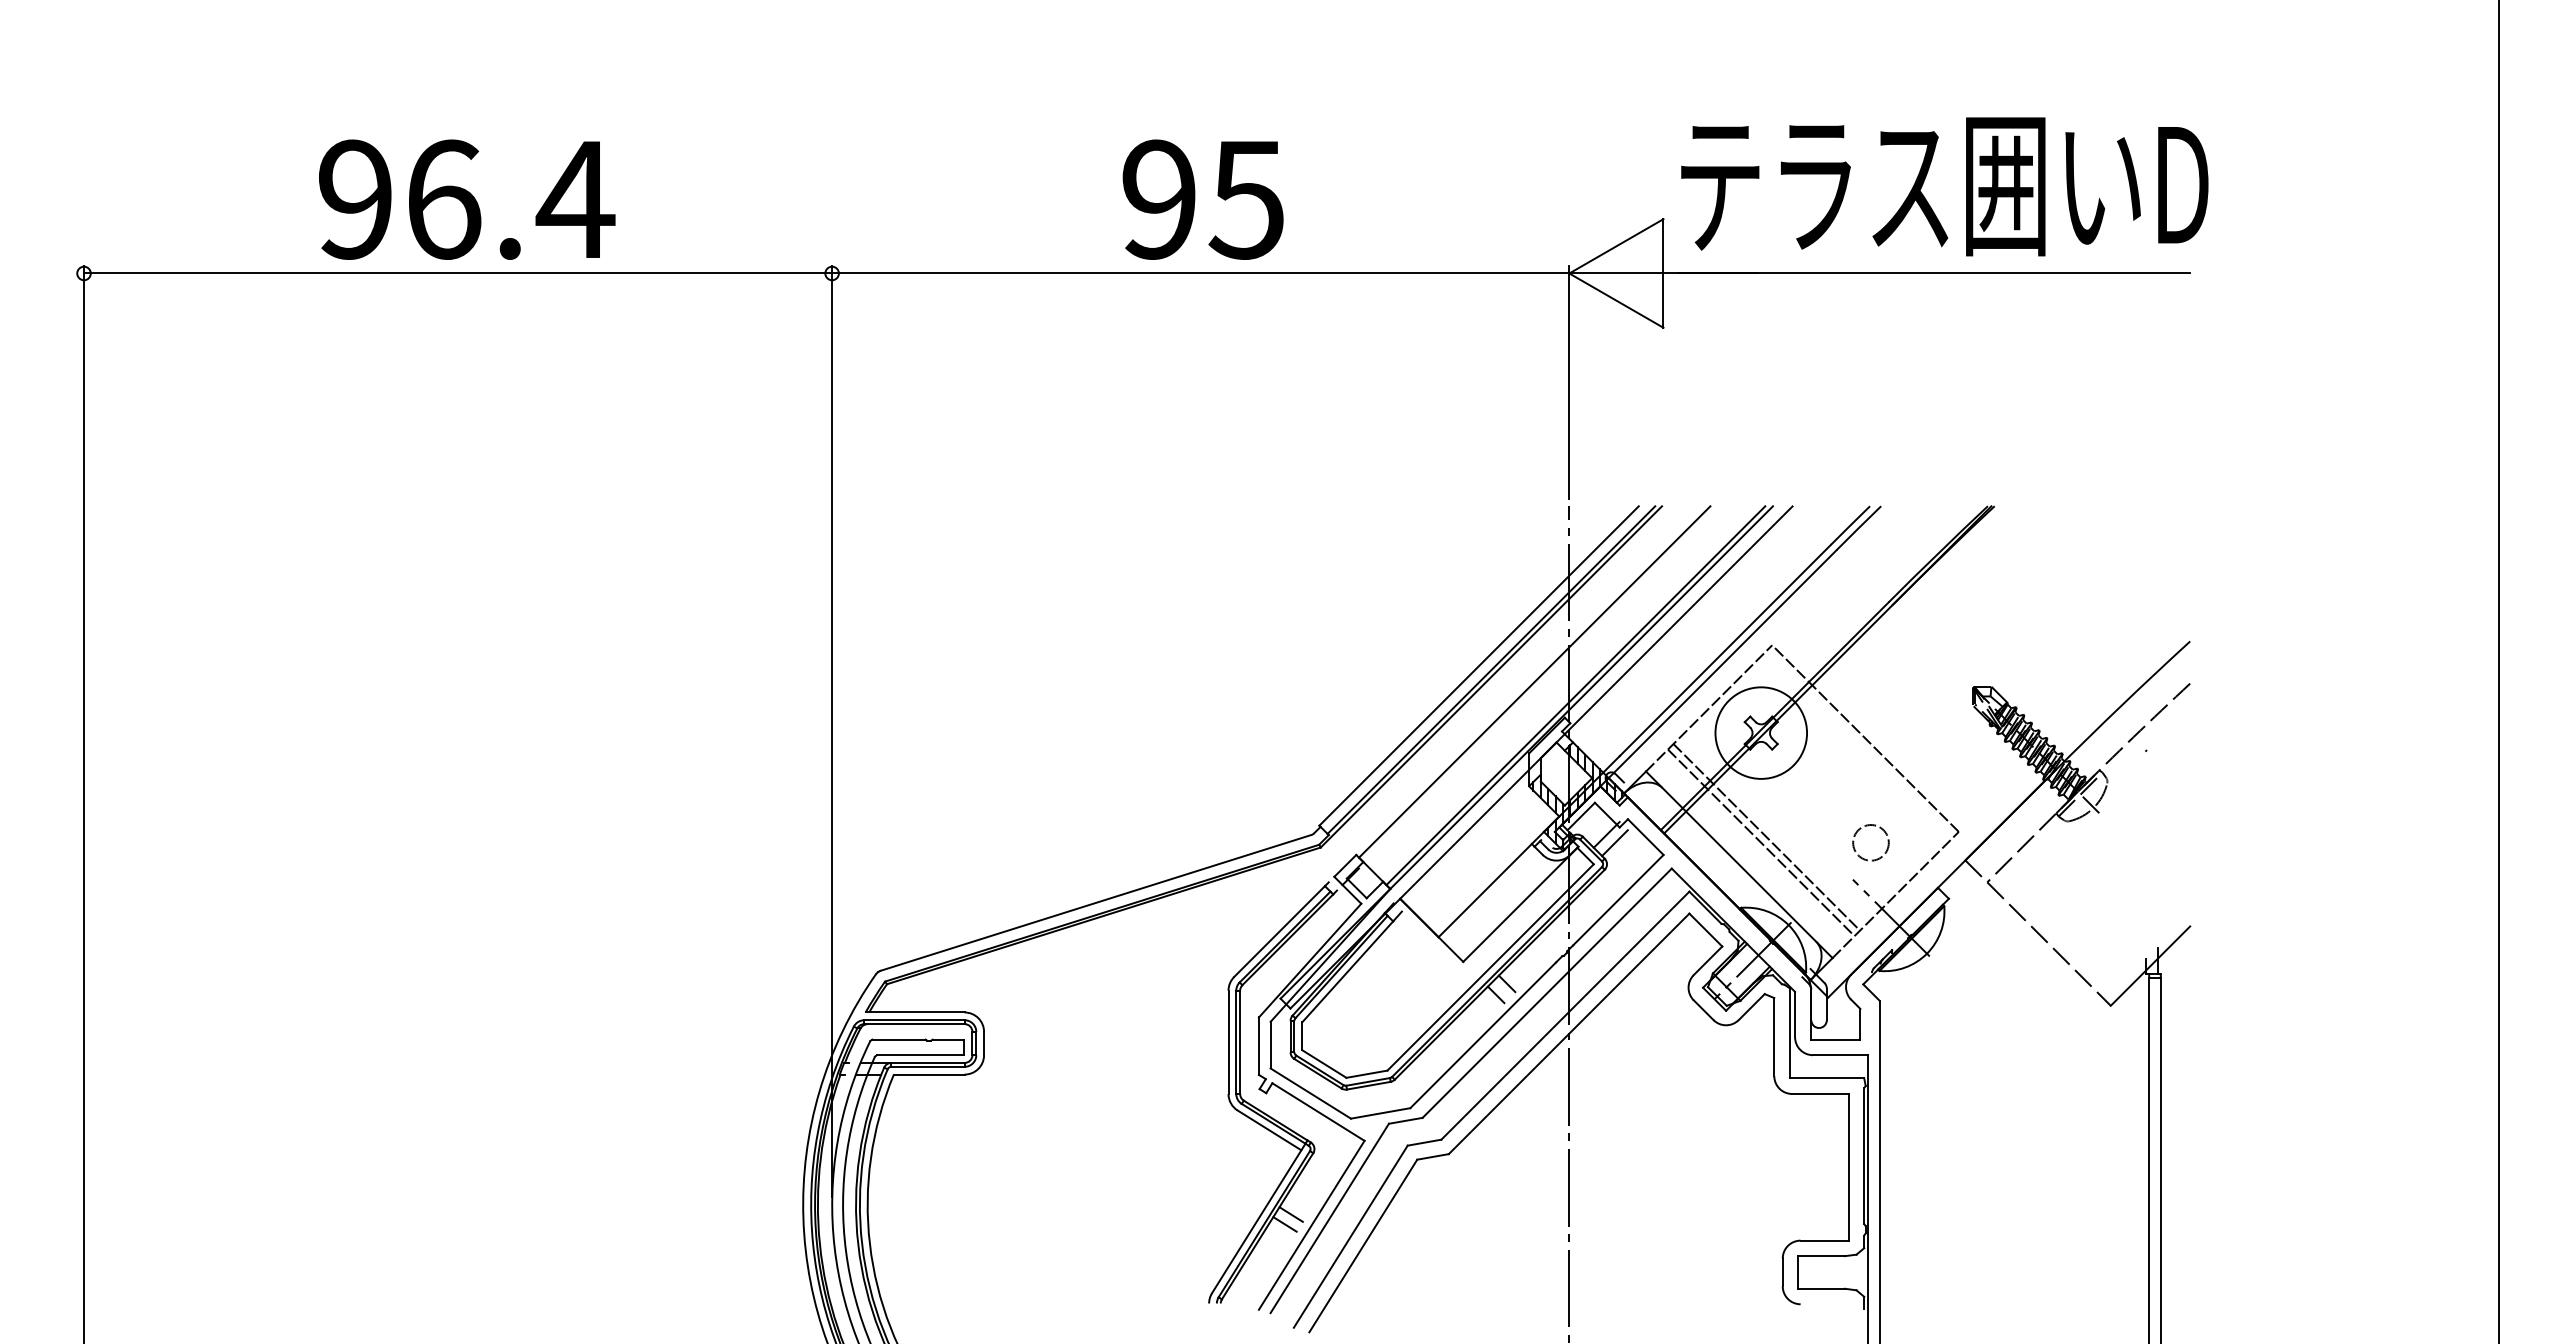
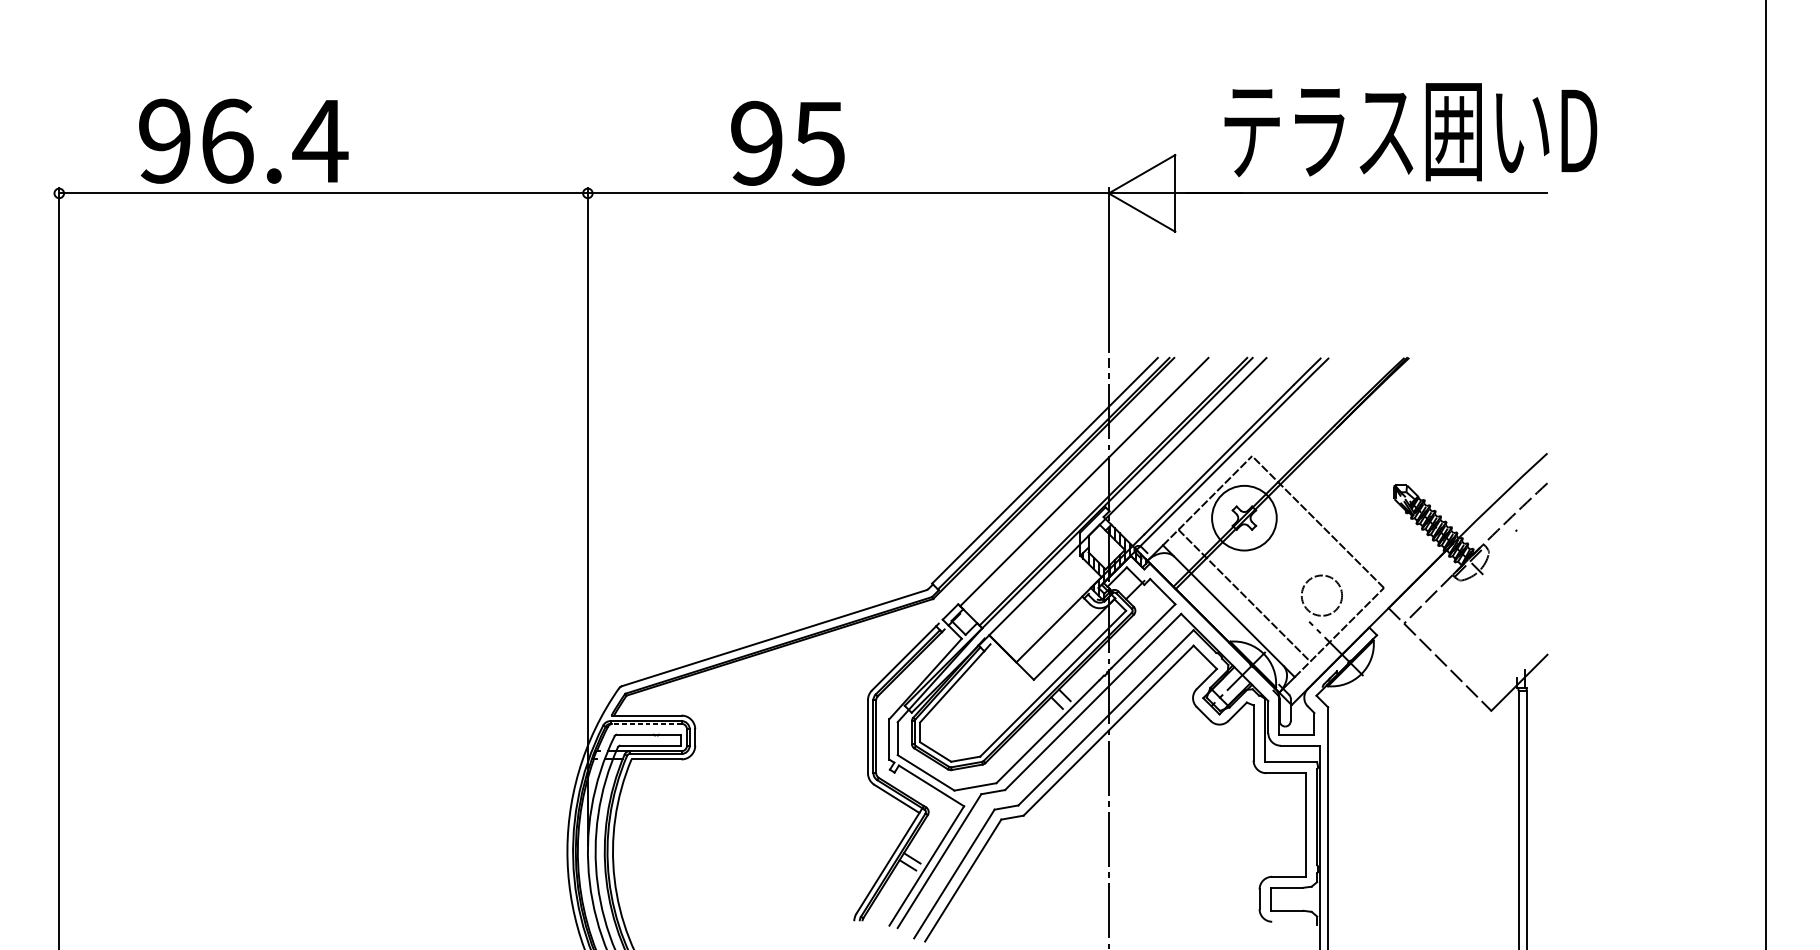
text: (1944, 186) -> (1410, 131), moved
text: (467, 199) -> (244, 141), moved
text: (1202, 199) -> (787, 143), moved
line: (1766, 837) -> (1248, 591), removed
circle: (1870, 842) -> (1321, 595), size x1.6
line: (1614, 843) -> (1140, 596), removed
line: (914, 1024) -> (646, 724), solid -> dashed

